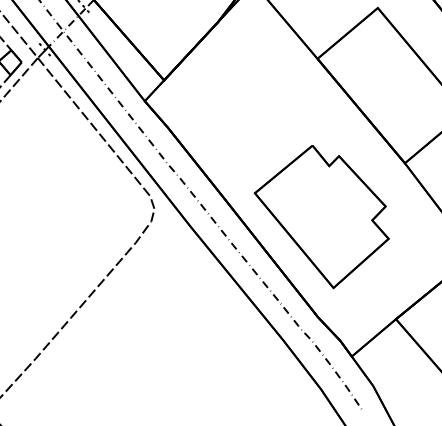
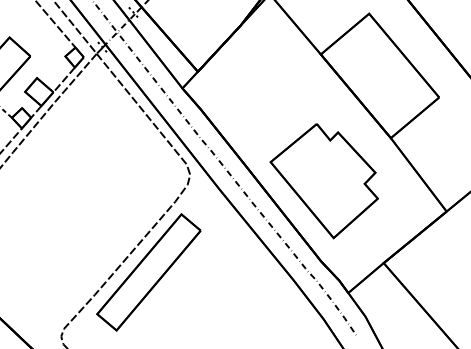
part: (102, 330) -> (148, 272), added

